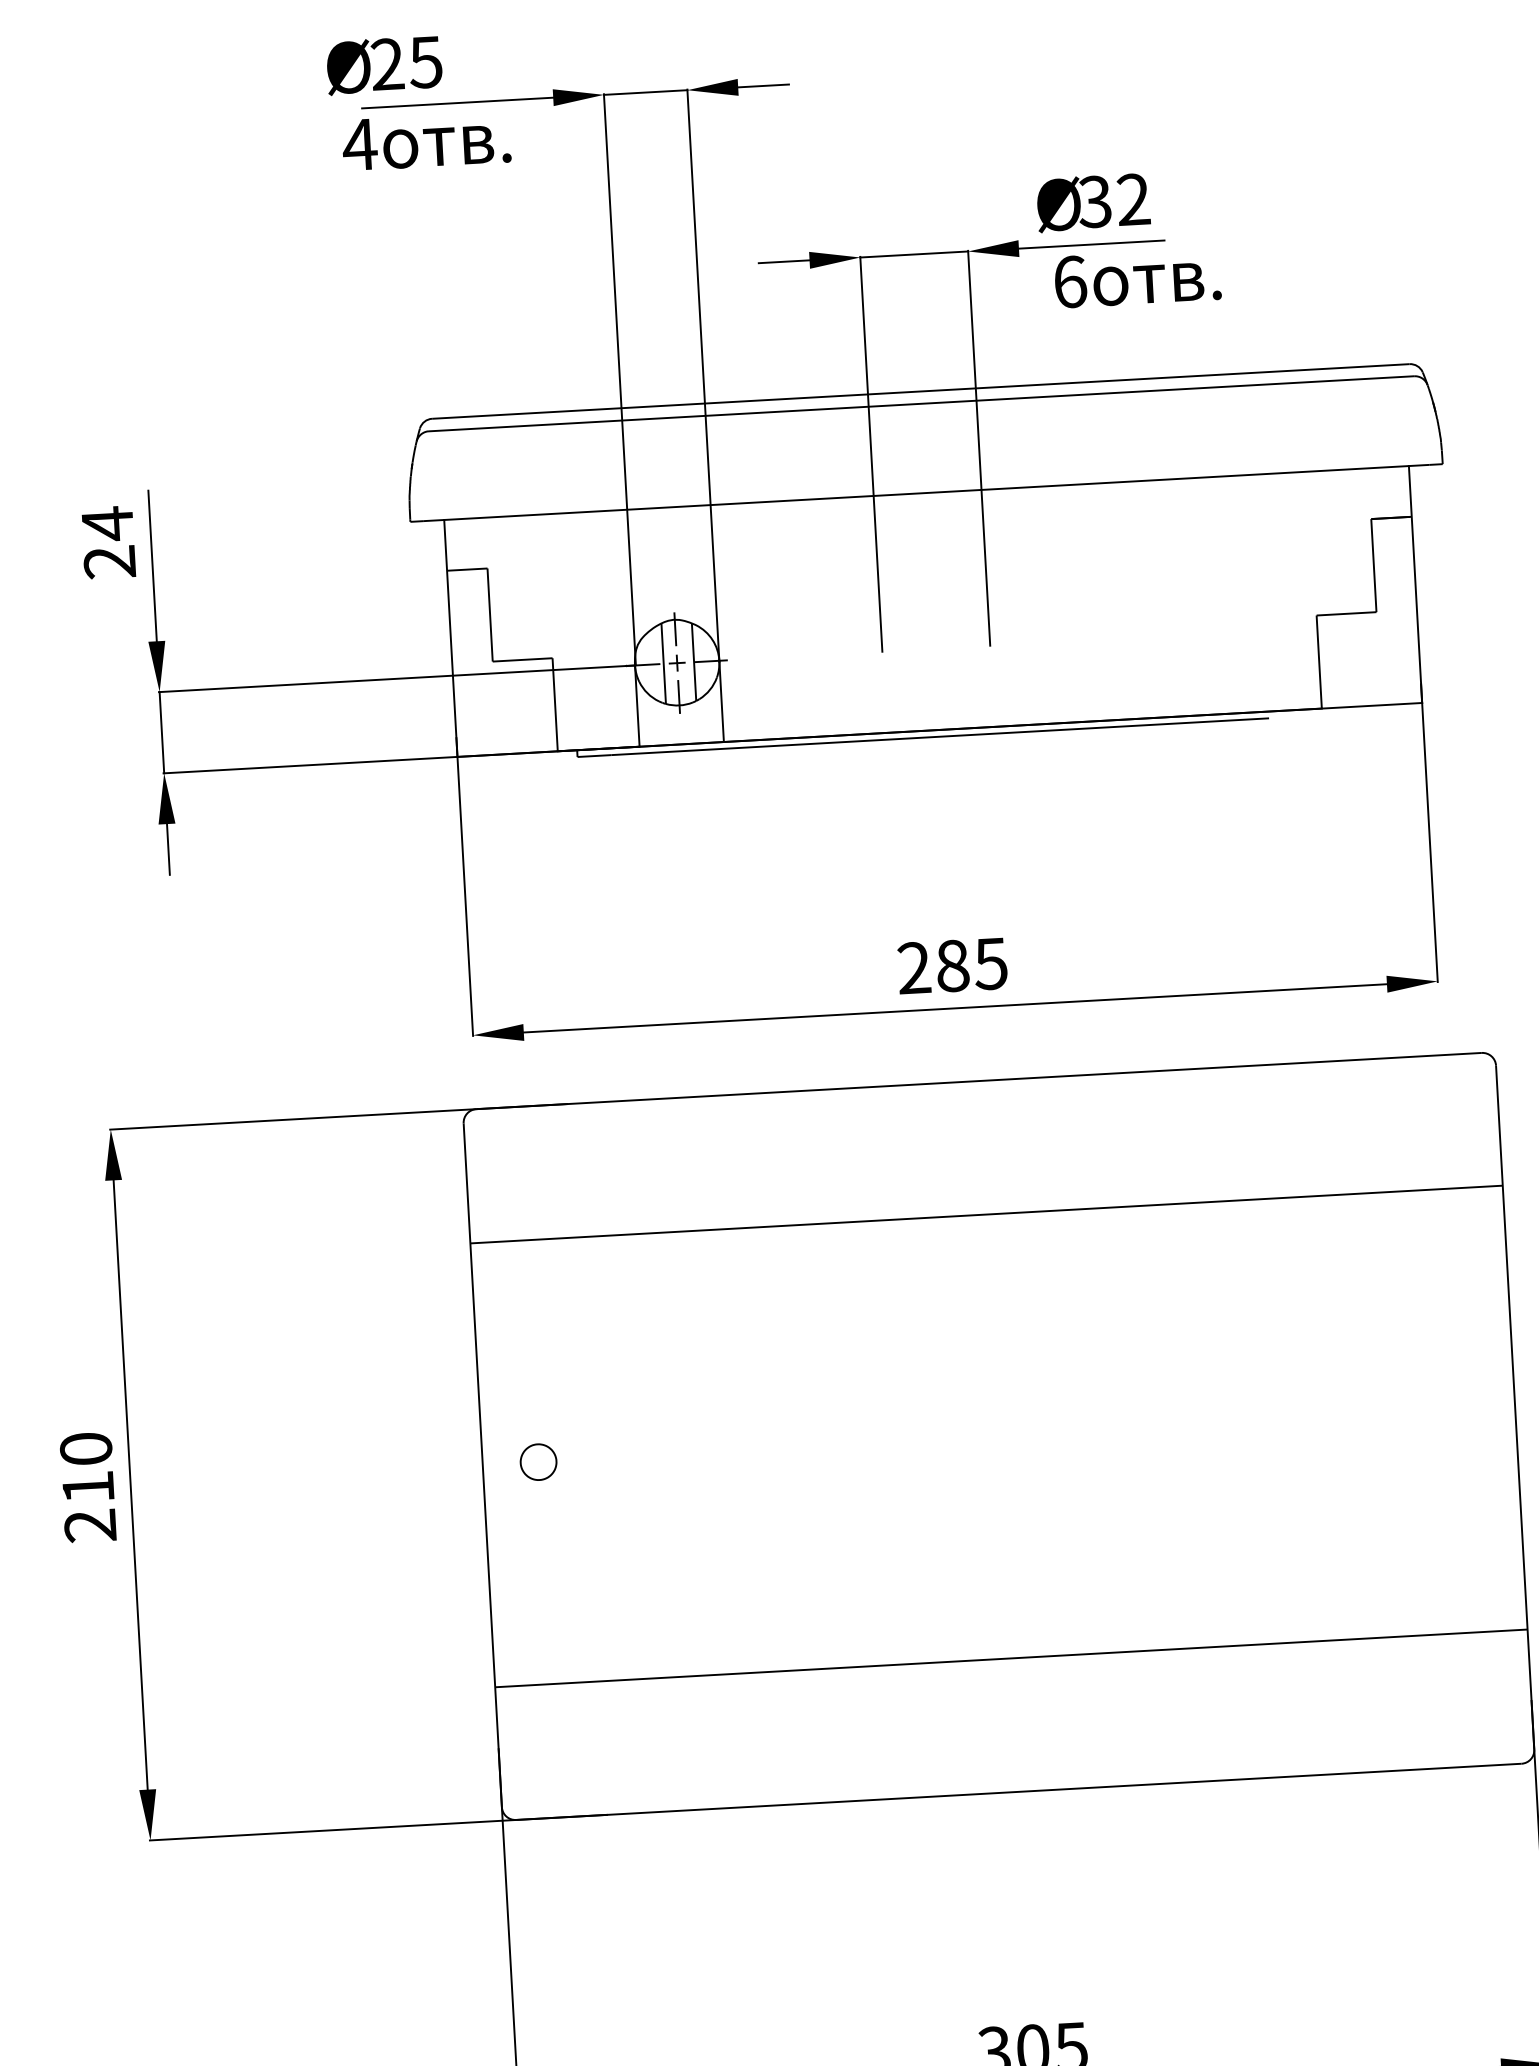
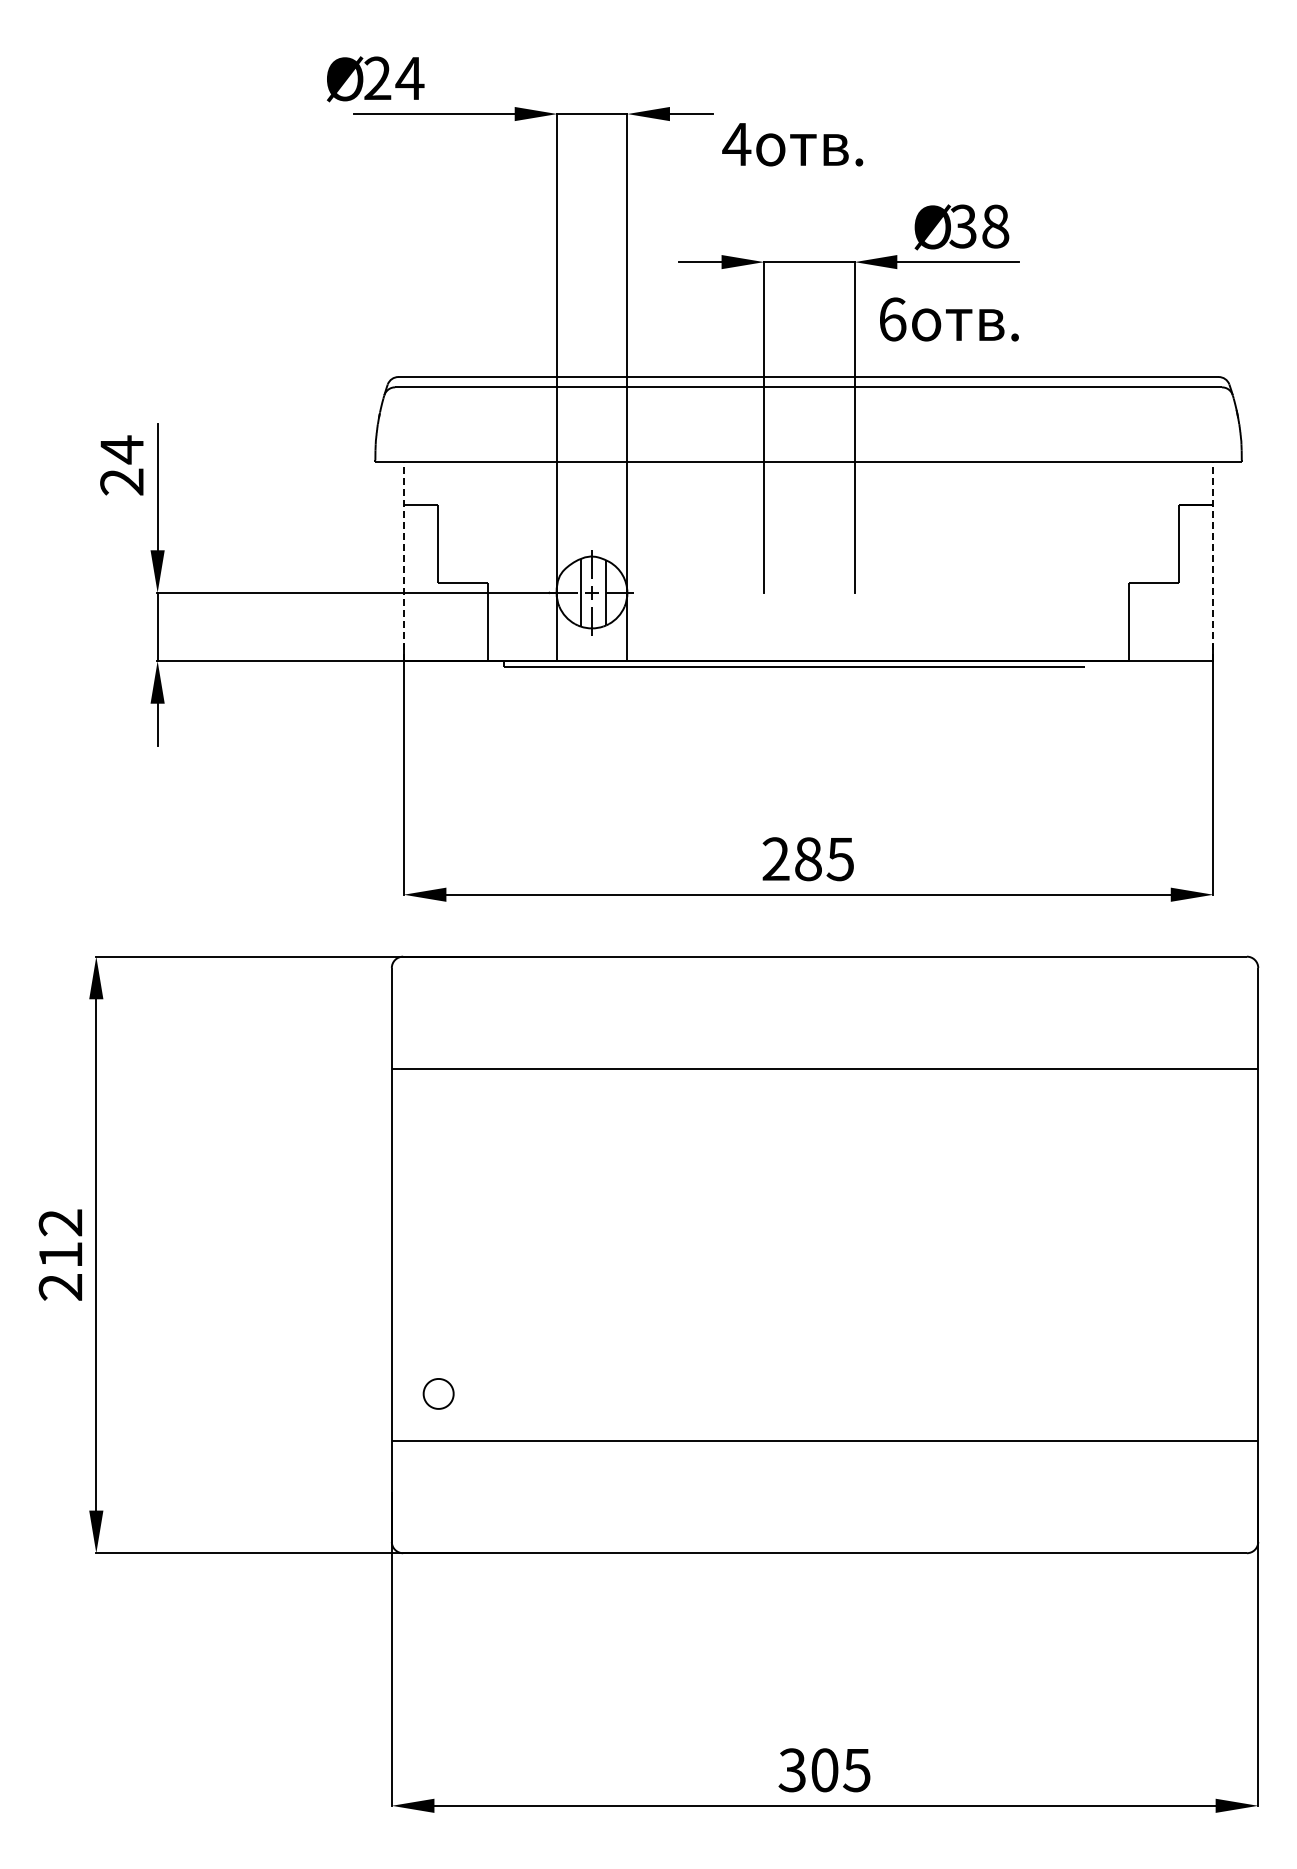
text: (425, 62) -> (409, 78), 25 -> 24
text: (426, 141) -> (792, 144), moved
text: (1133, 199) -> (995, 226), 32 -> 38
text: (1137, 278) -> (949, 319), moved
line: (1415, 584) -> (1213, 561), solid -> dashed
line: (450, 638) -> (403, 561), solid -> dashed
text: (85, 1448) -> (60, 1222), 210 -> 212
part: (538, 1461) -> (438, 1393), moved

